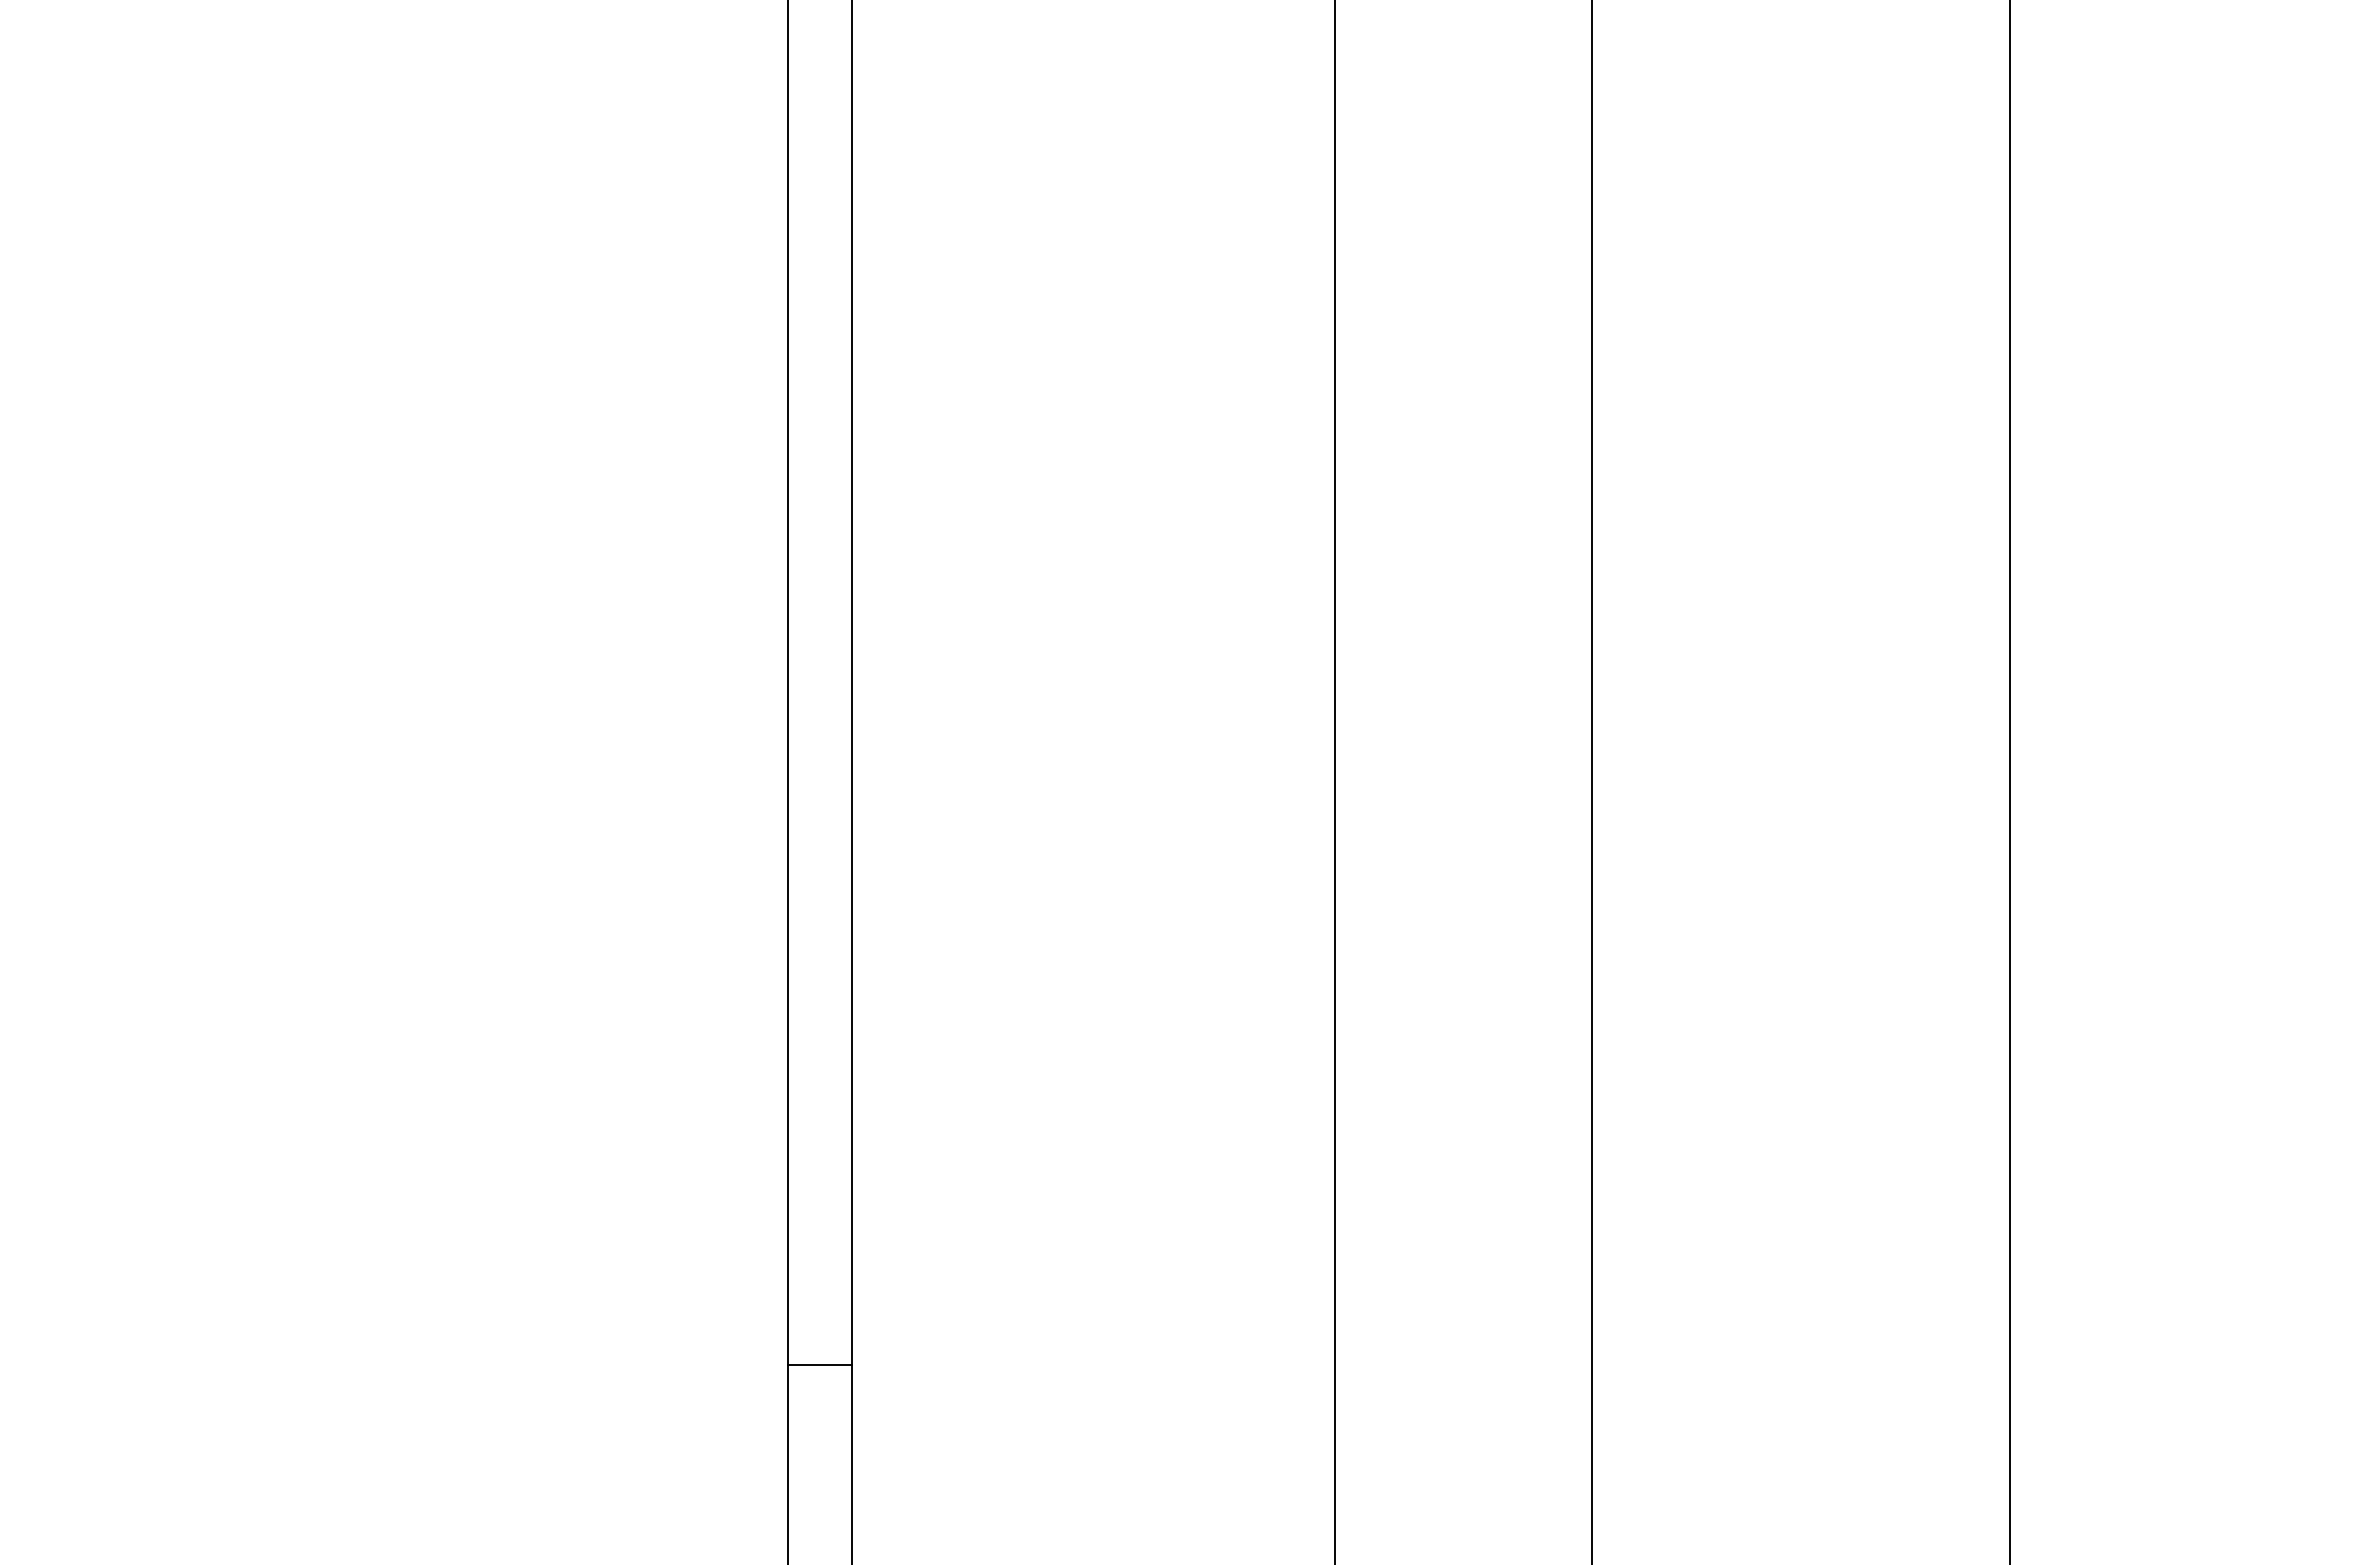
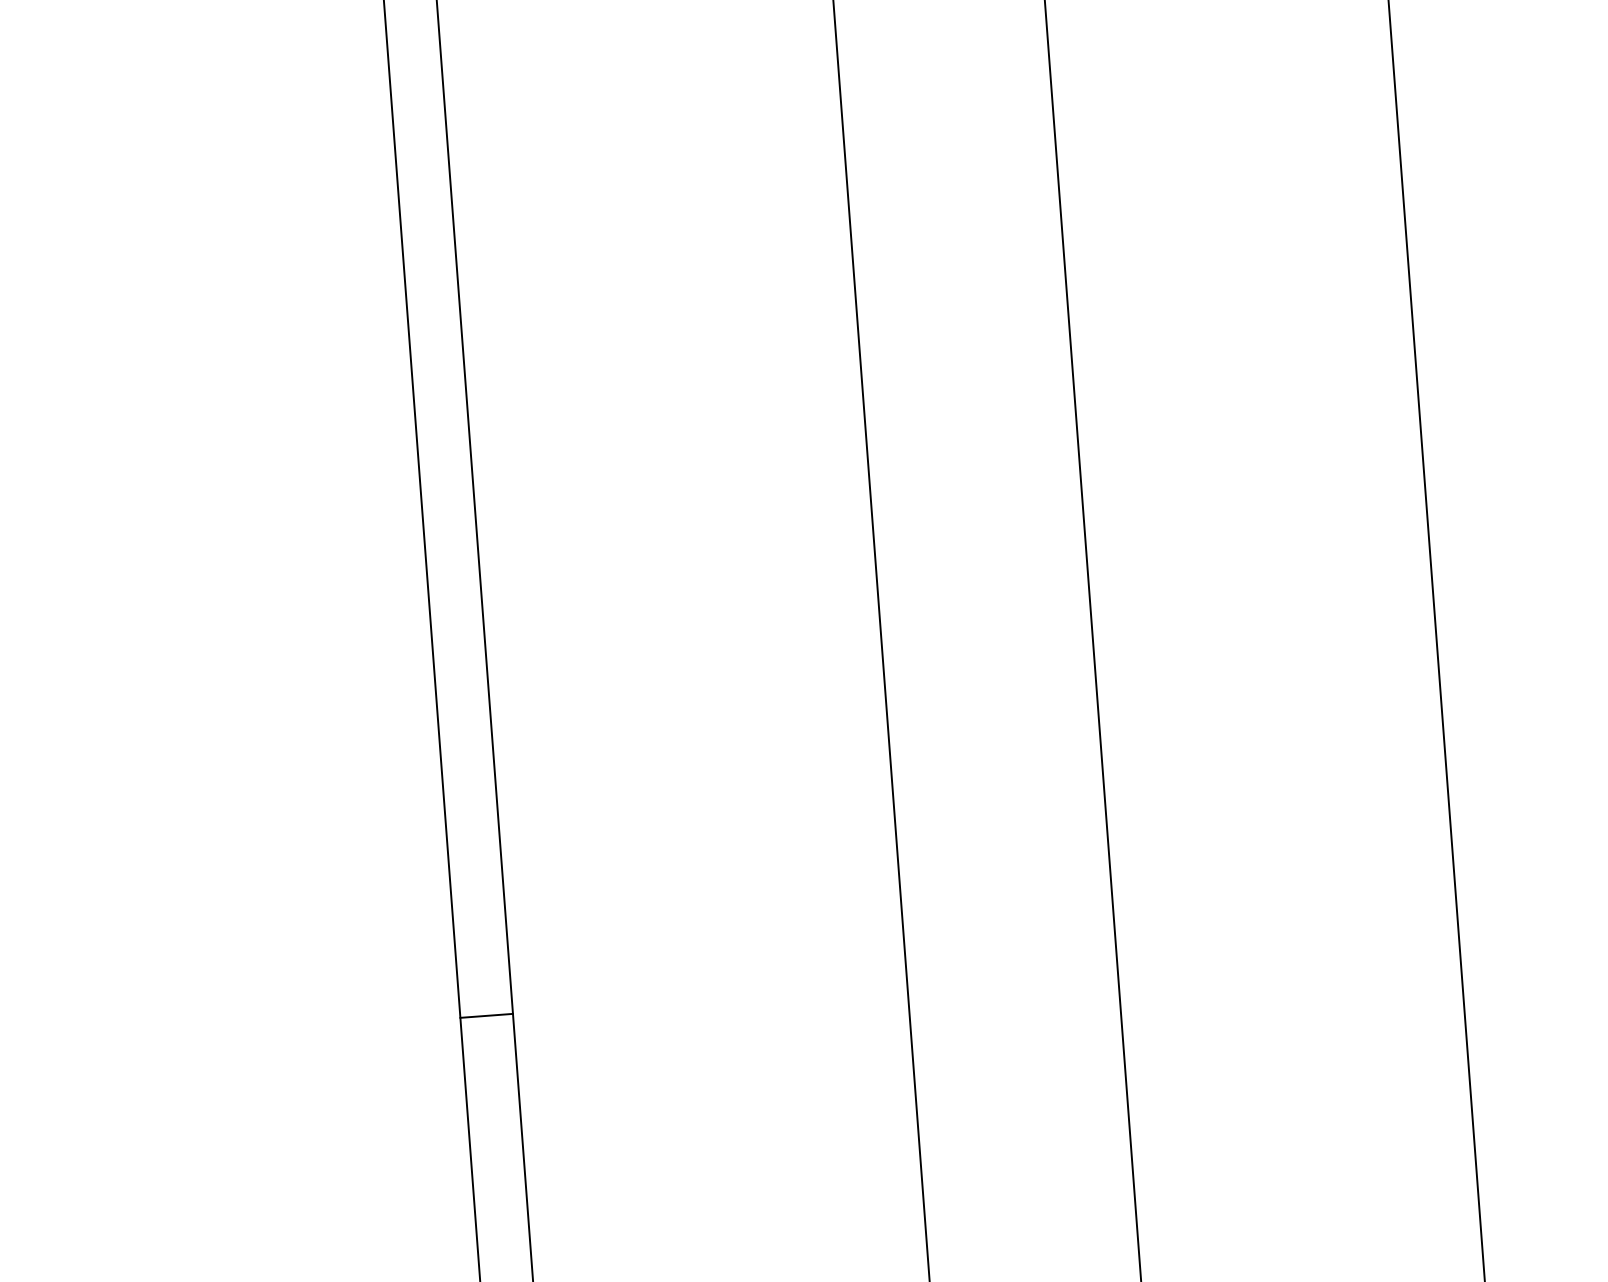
line: (820, 1364) -> (486, 1015), moved

